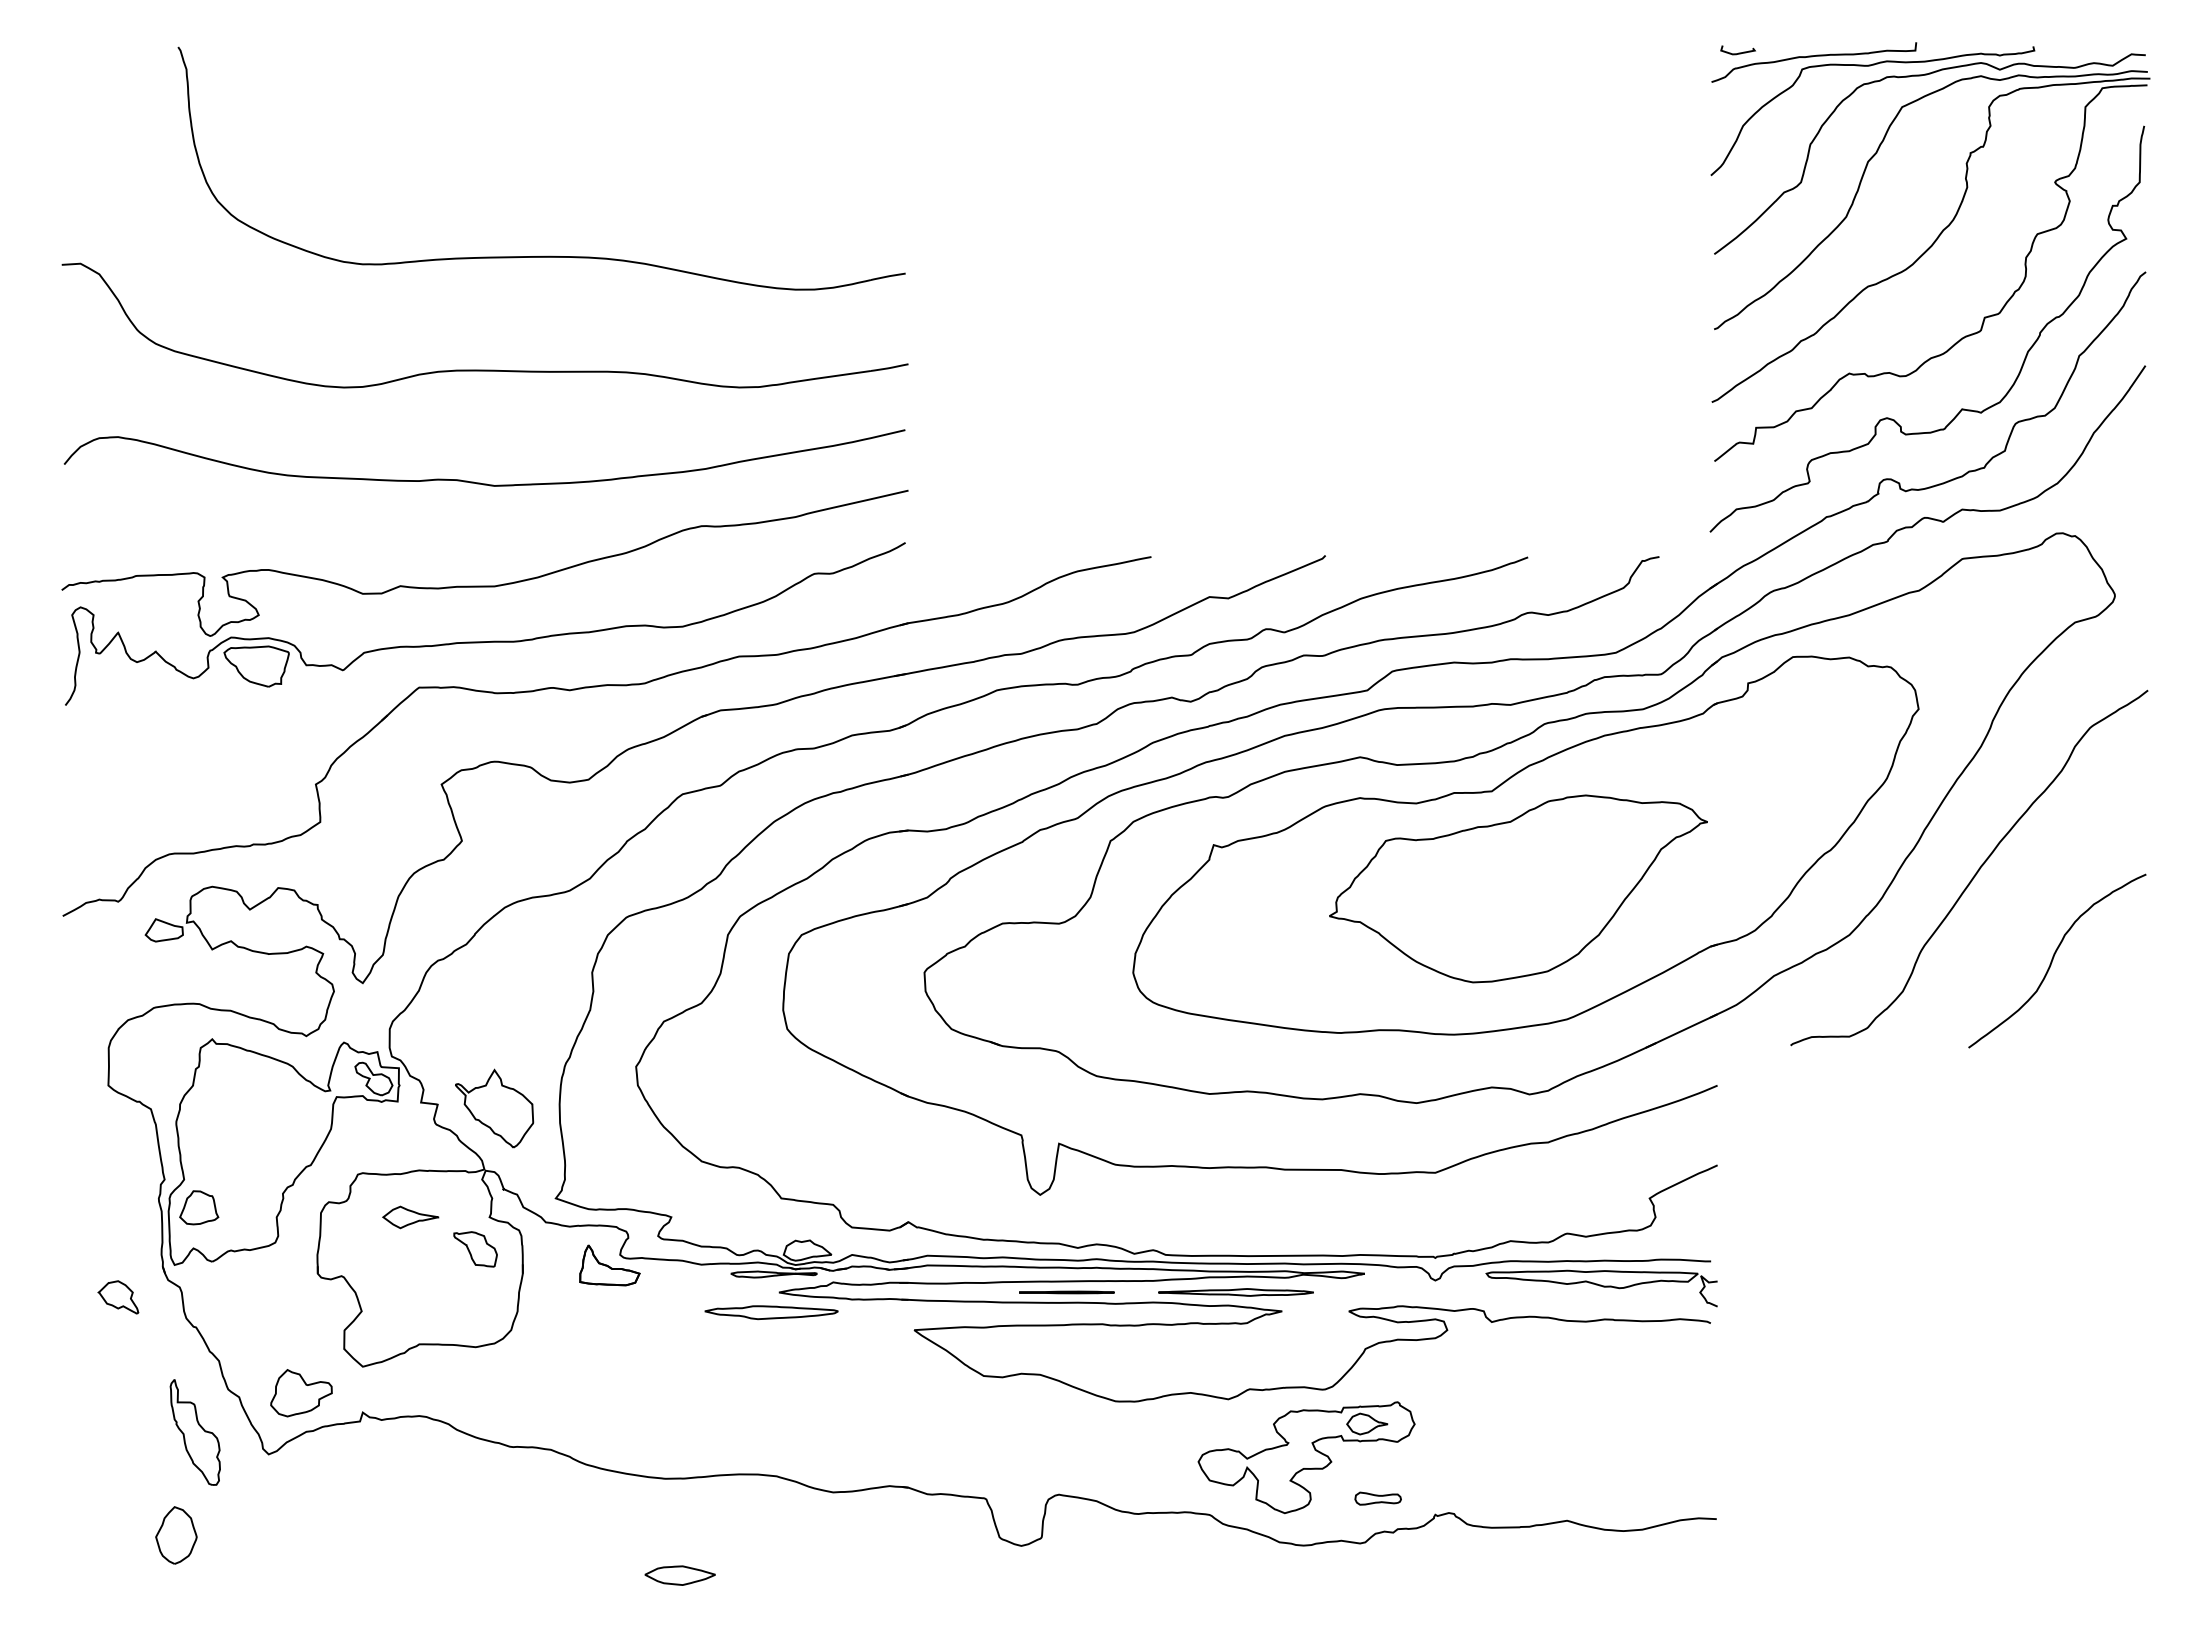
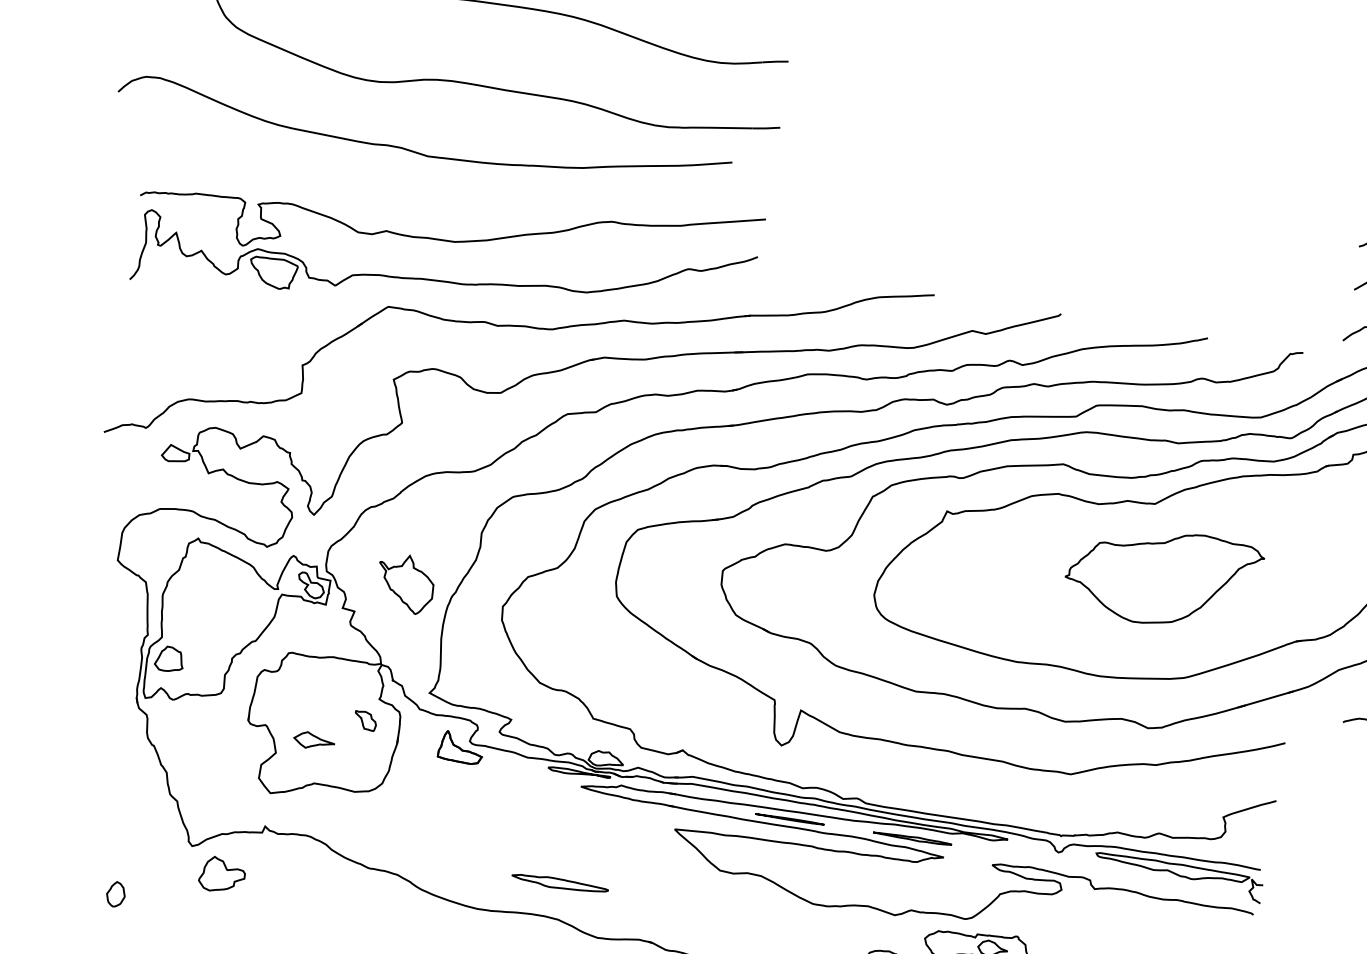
curve: (480, 482) -> (418, 152), moved
part: (1518, 888) -> (1163, 577), size x0.7
part: (494, 1108) -> (405, 583), moved
part: (410, 1217) -> (314, 741), moved
part: (475, 1249) -> (365, 720), size x0.7
part: (1235, 1292) -> (912, 838), size x0.7
part: (118, 1297) -> (101, 715), removed
part: (771, 1312) -> (560, 883), moved
part: (301, 1393) -> (222, 875), moved
part: (194, 1432) -> (140, 821), removed
part: (176, 1535) -> (116, 894), size x0.6

